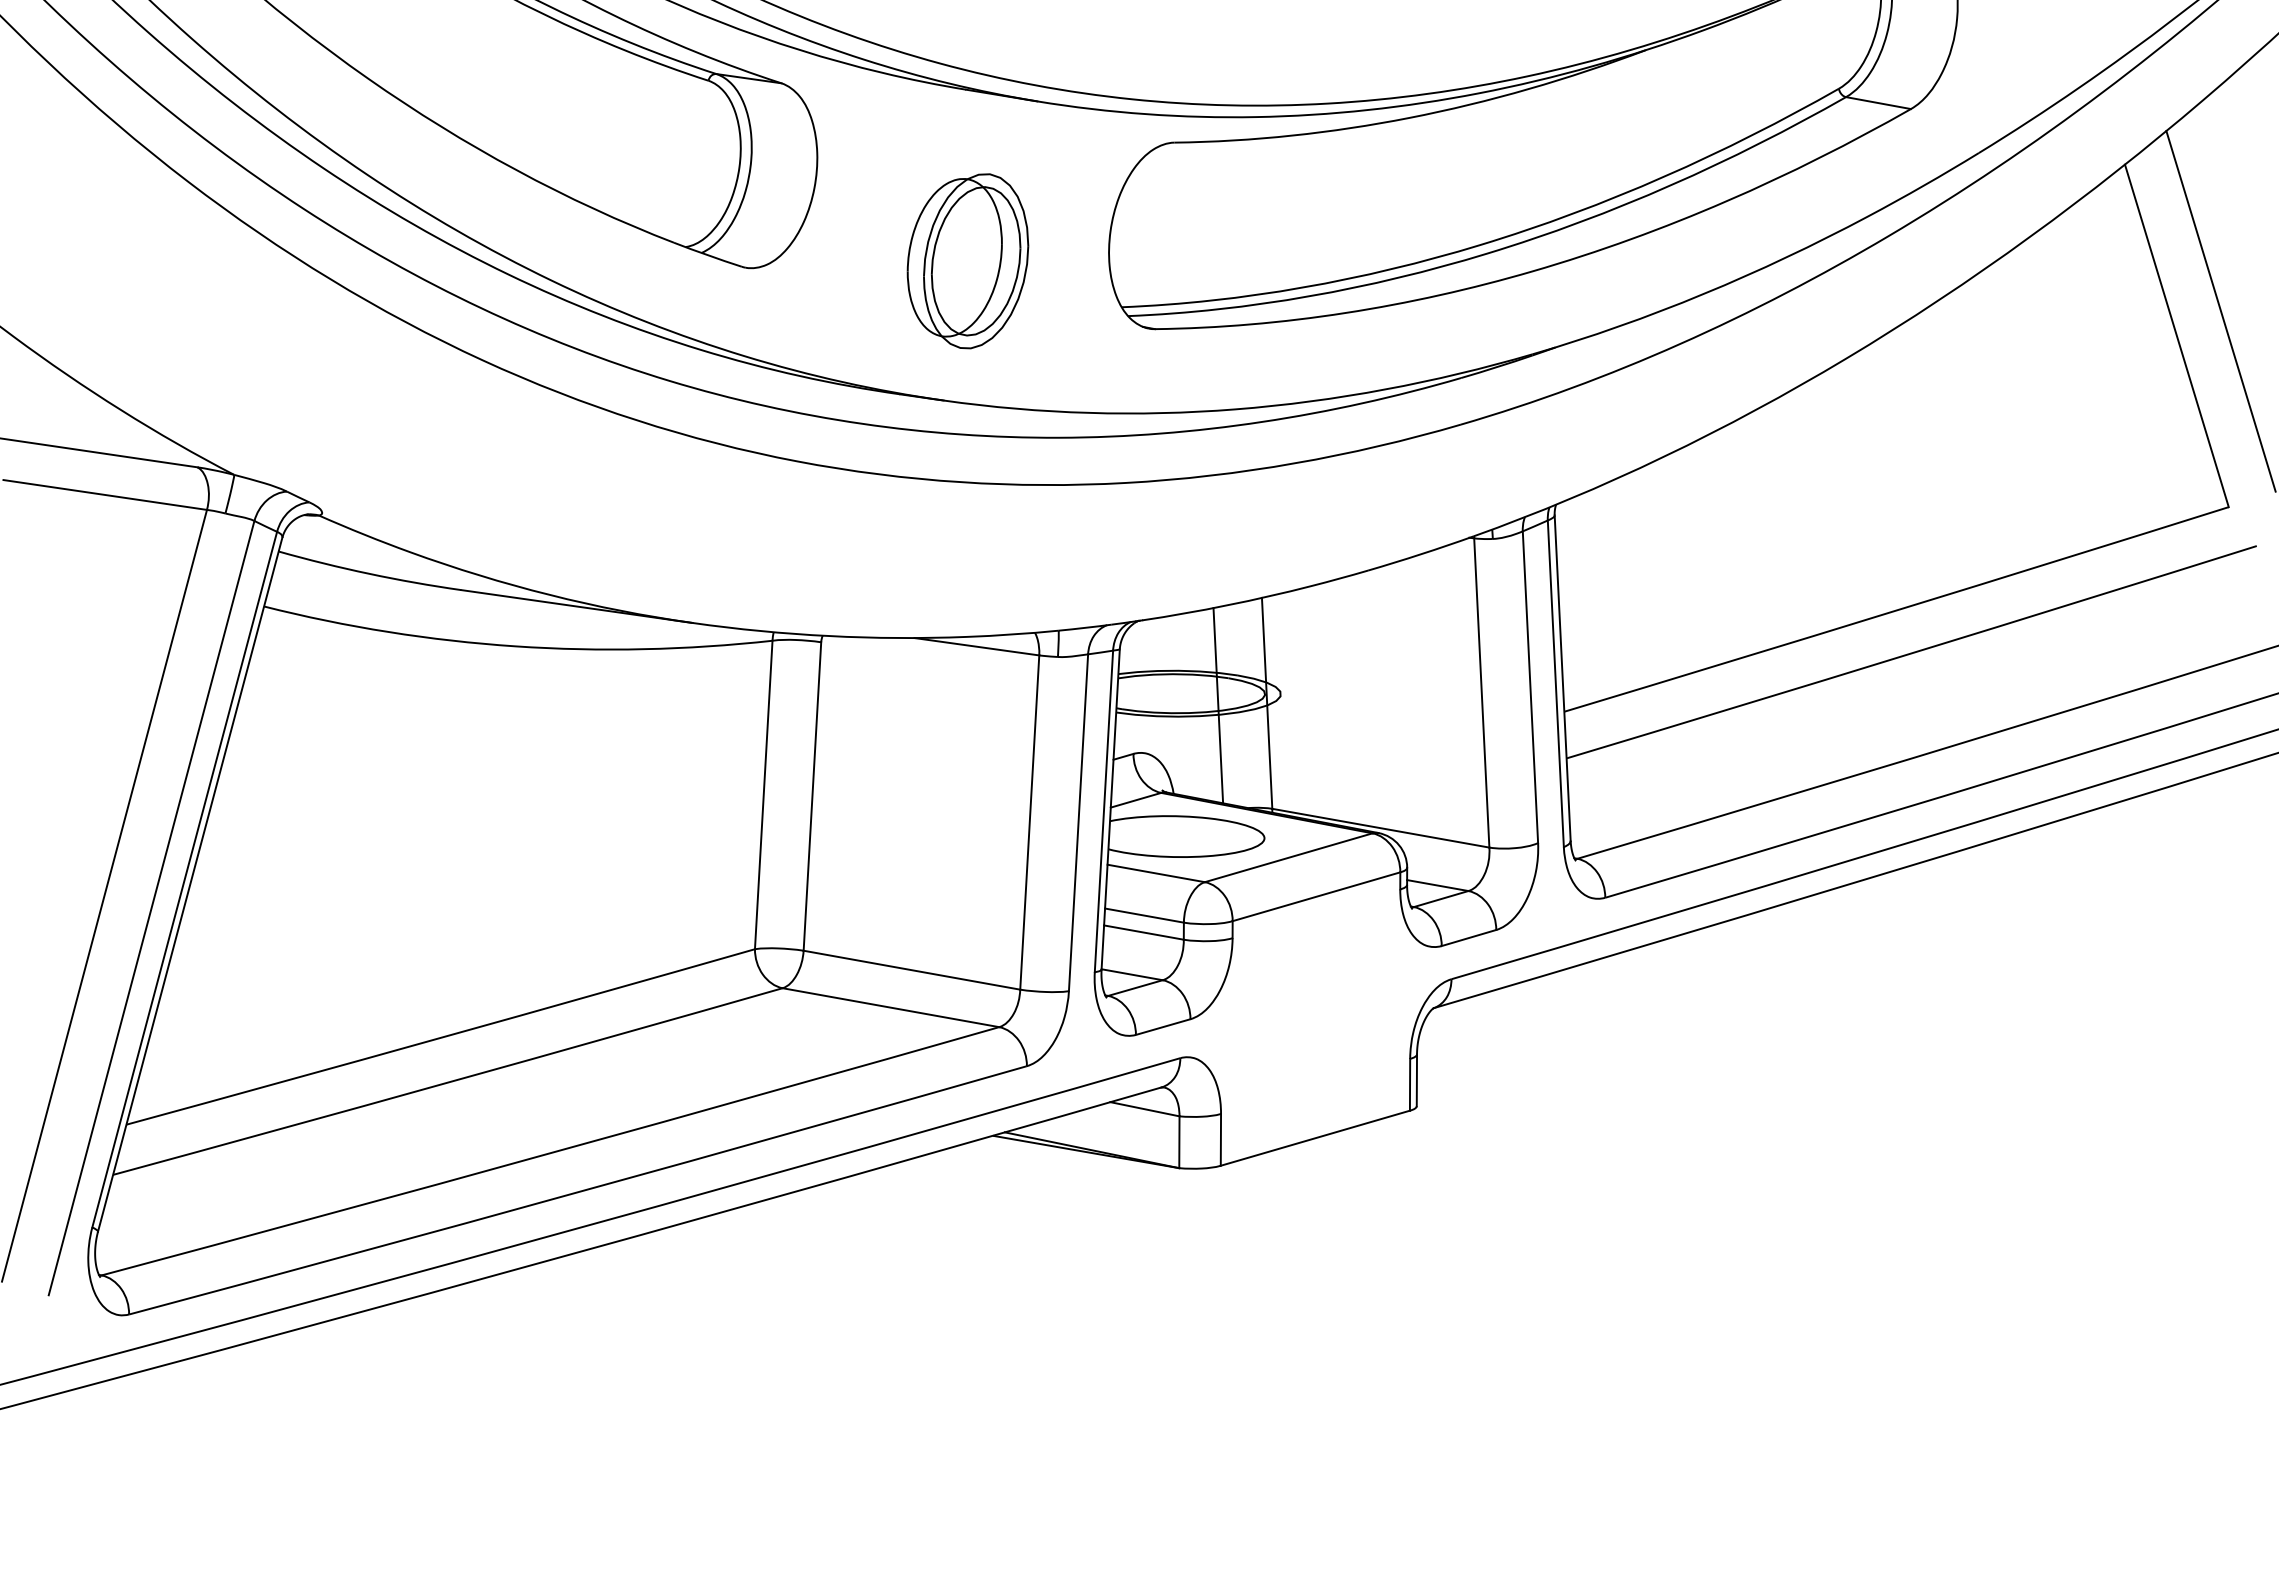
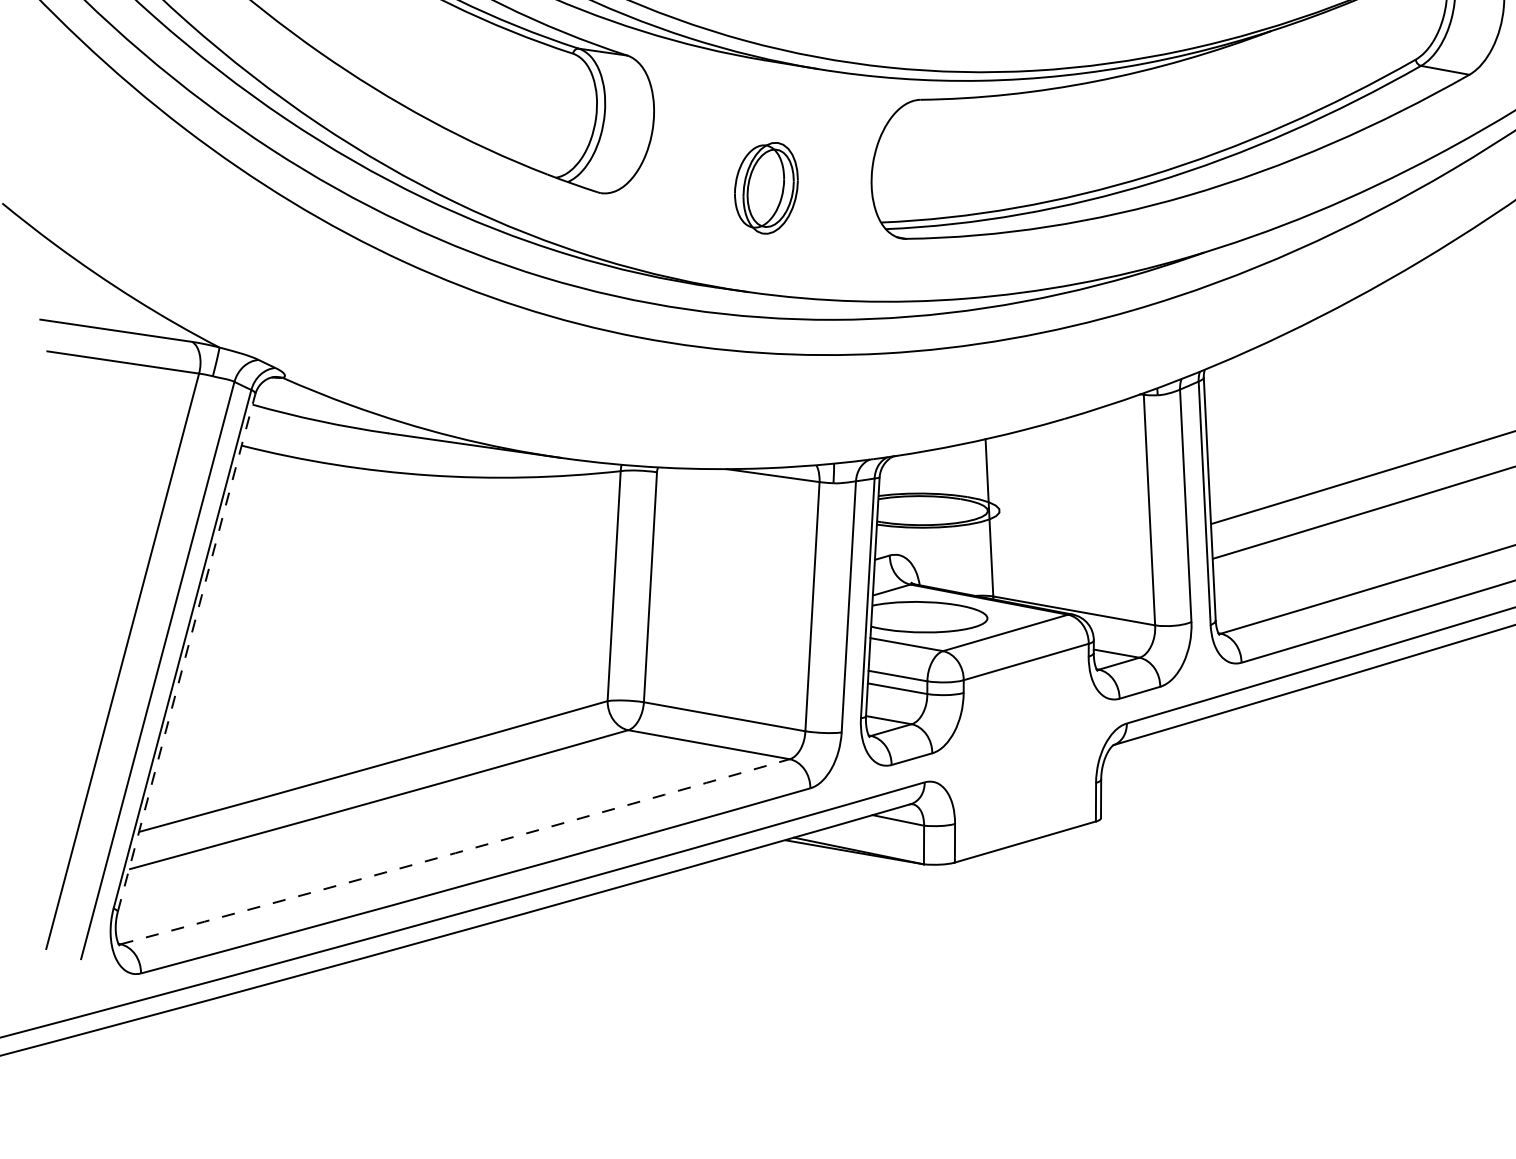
part: (967, 261) -> (766, 188), size x0.7
line: (1218, 705) -> (953, 519), removed
line: (190, 884) -> (186, 652), solid -> dashed
arc: (550, 1153) -> (455, 853), solid -> dashed

